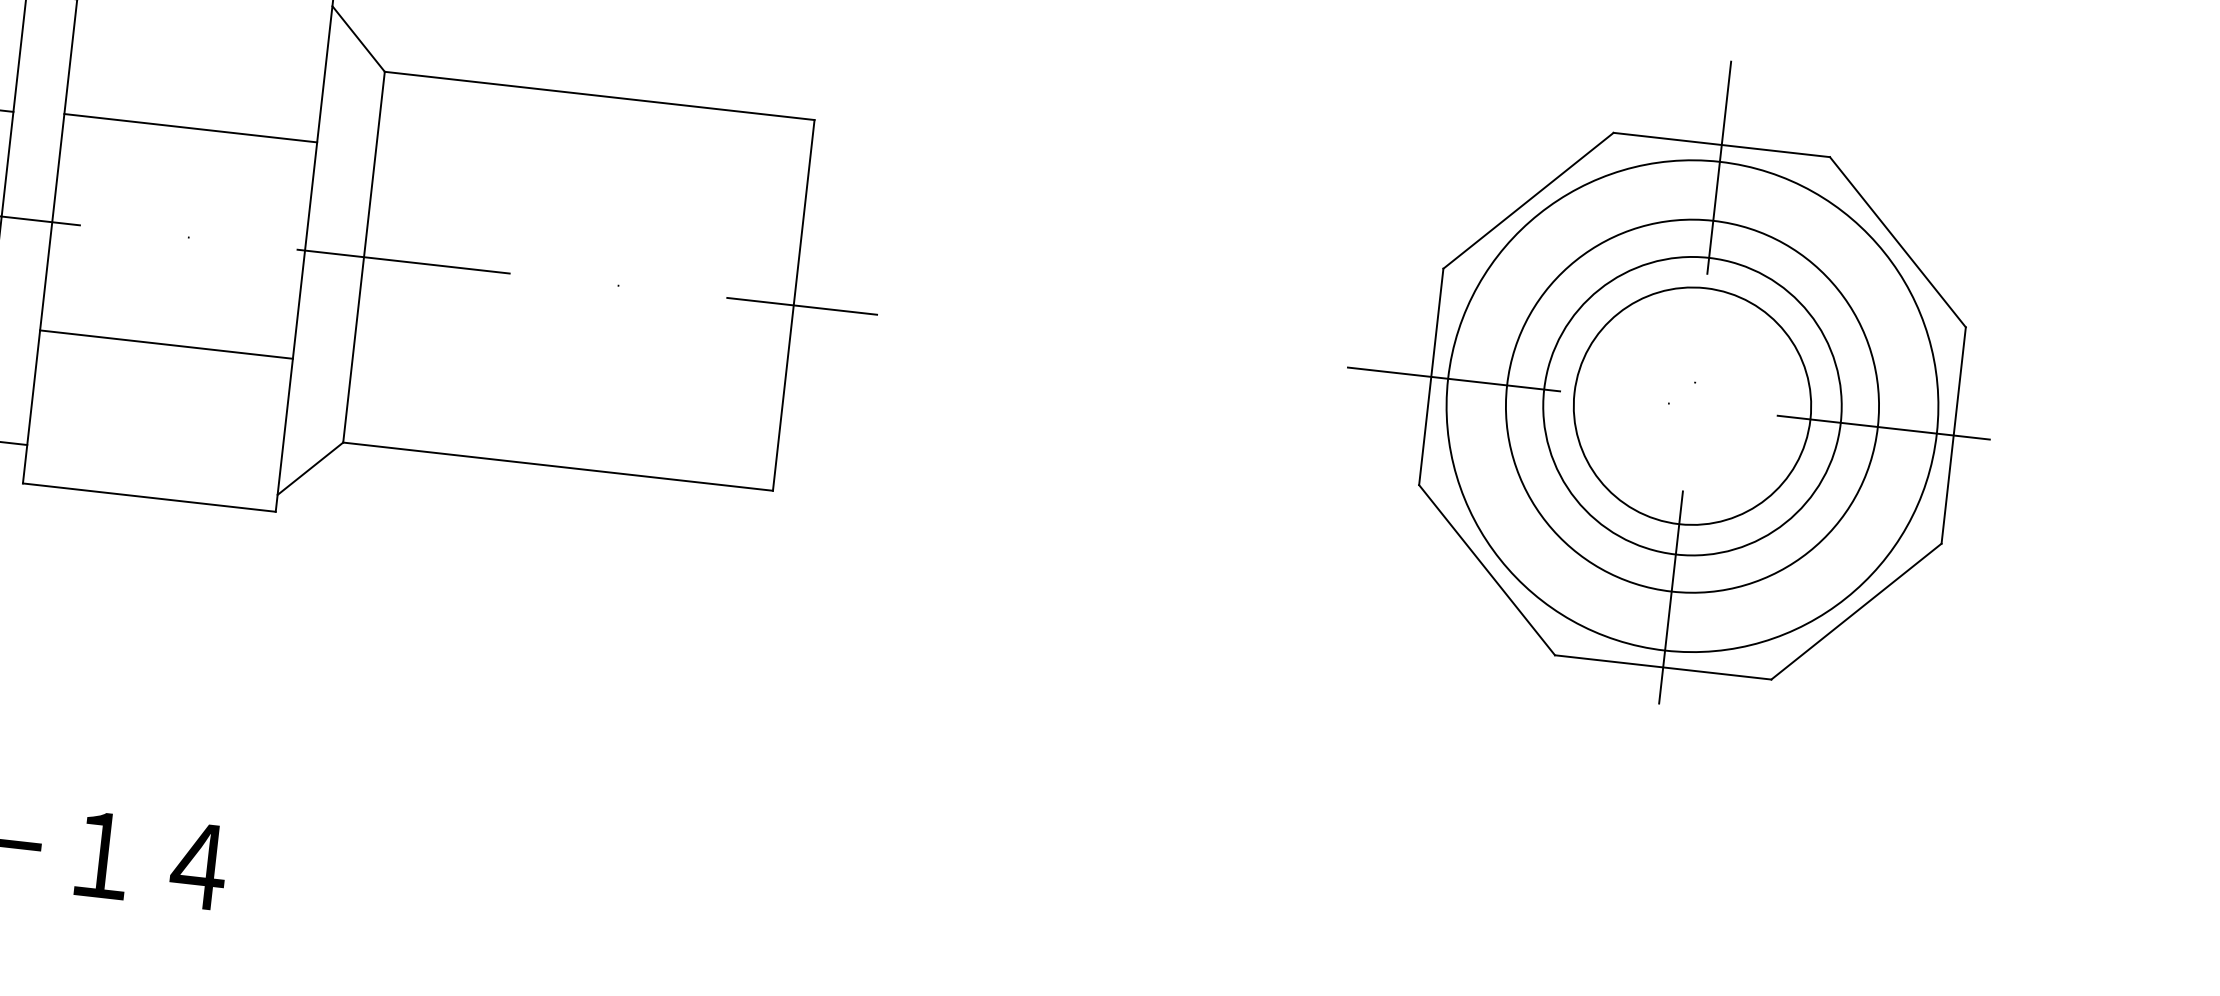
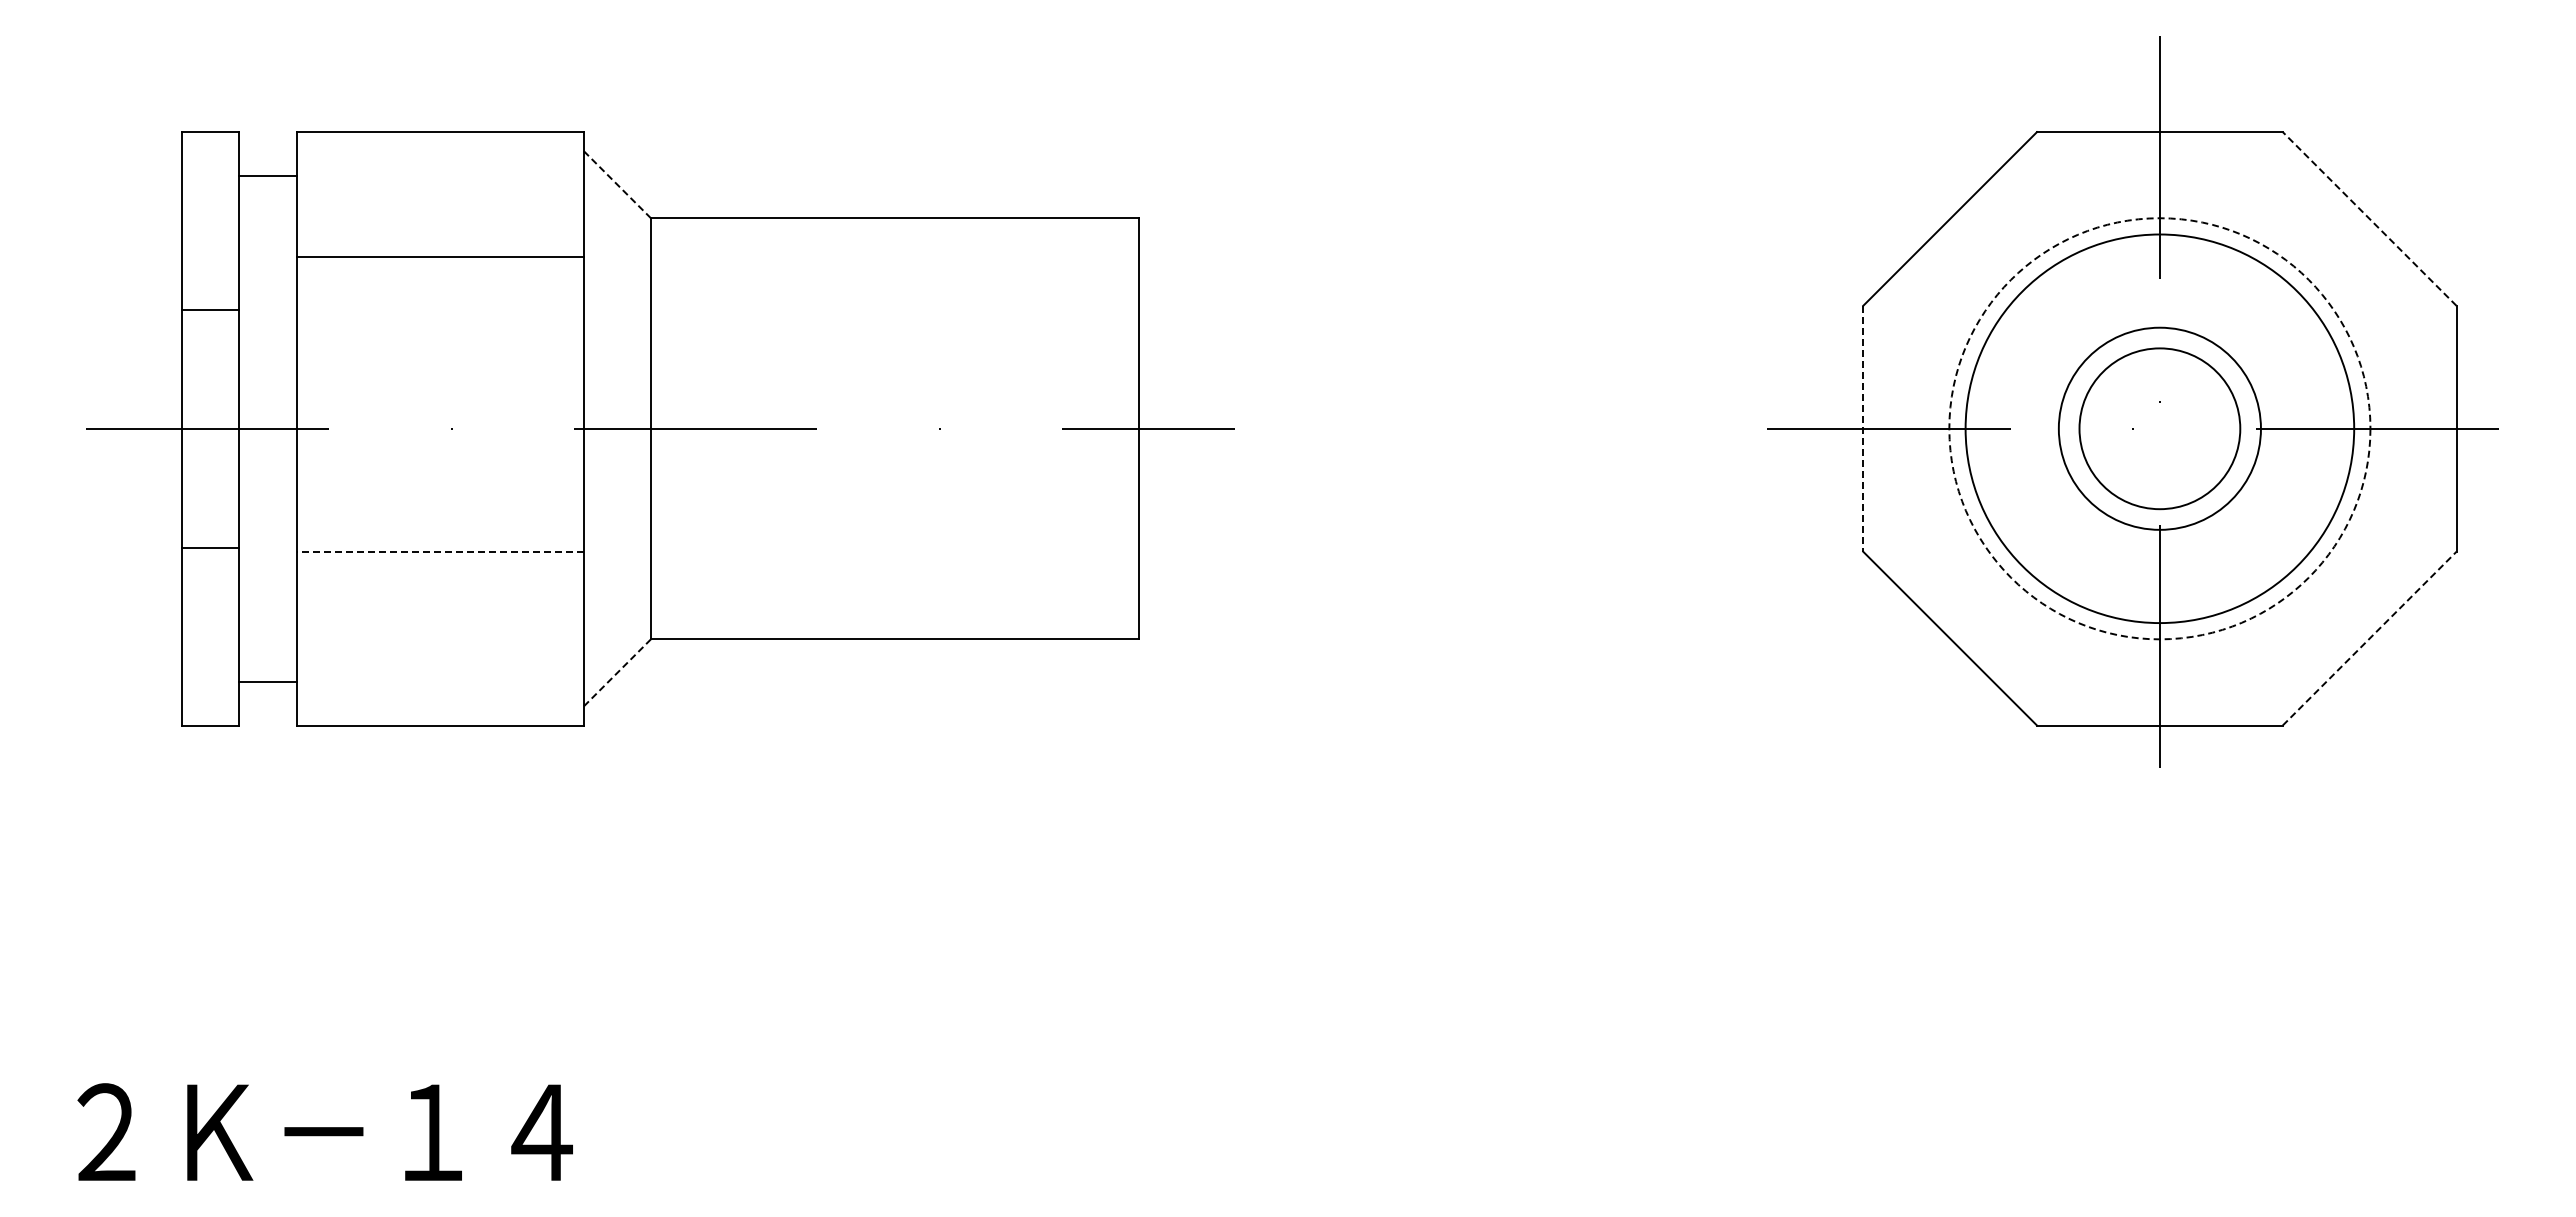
line: (358, 39) -> (617, 185), solid -> dashed
line: (190, 127) -> (439, 256), moved
line: (1897, 242) -> (2369, 219), solid -> dashed
line: (166, 344) -> (440, 551), solid -> dashed
line: (1431, 376) -> (1863, 428), solid -> dashed
circle: (1692, 405) -> (2159, 428), size x0.6
circle: (1692, 405) -> (2159, 428), size x0.6
circle: (1692, 405) -> (2159, 428), size x0.7
circle: (1692, 405) -> (2159, 428), solid -> dashed
line: (310, 468) -> (617, 672), solid -> dashed
line: (1856, 611) -> (2369, 638), solid -> dashed

